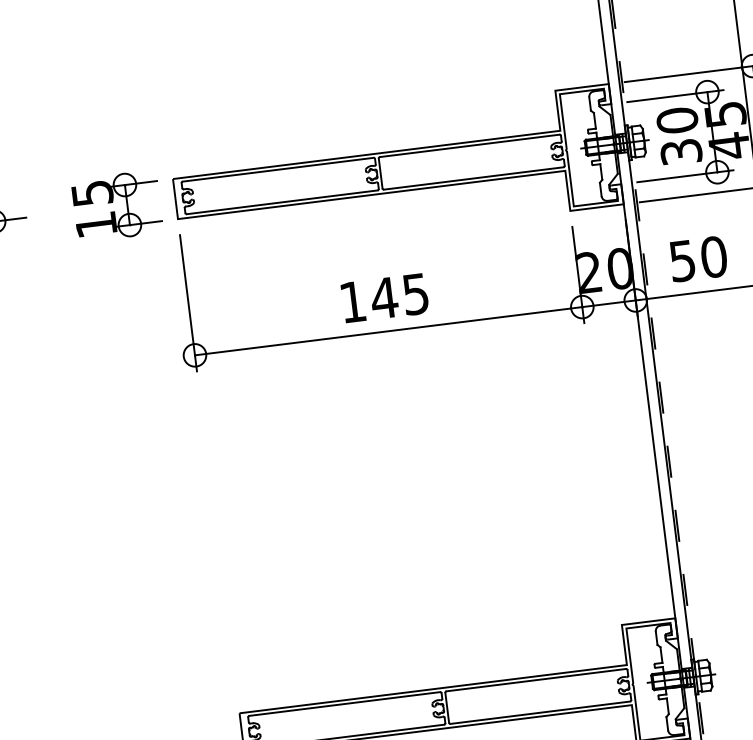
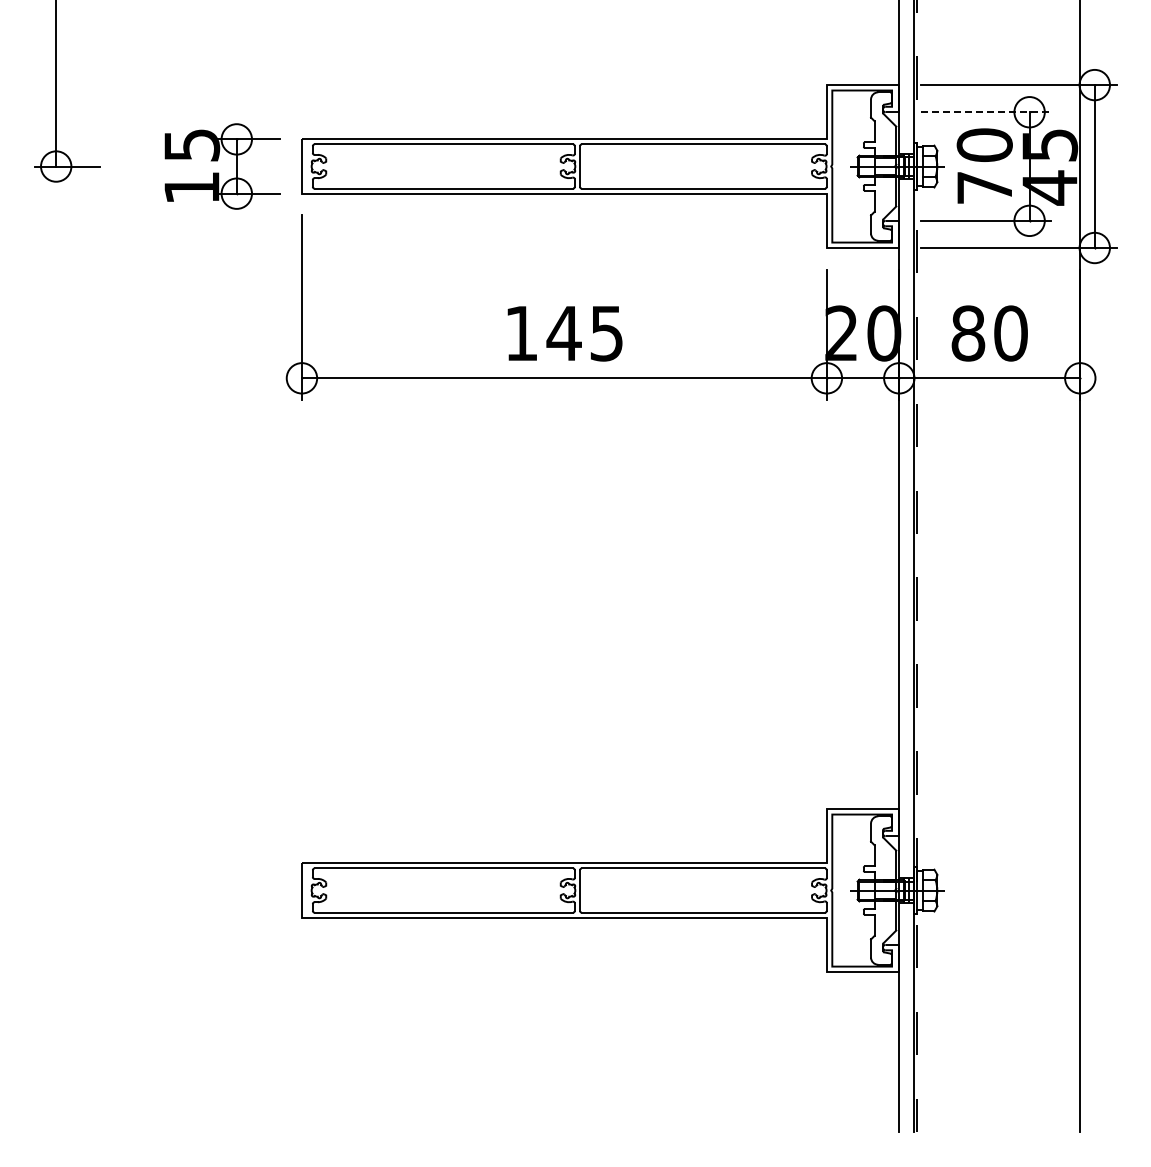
line: (675, 96) -> (986, 112), solid -> dashed
text: (681, 151) -> (984, 187), 30 -> 70
text: (682, 261) -> (968, 333), 50 -> 80

